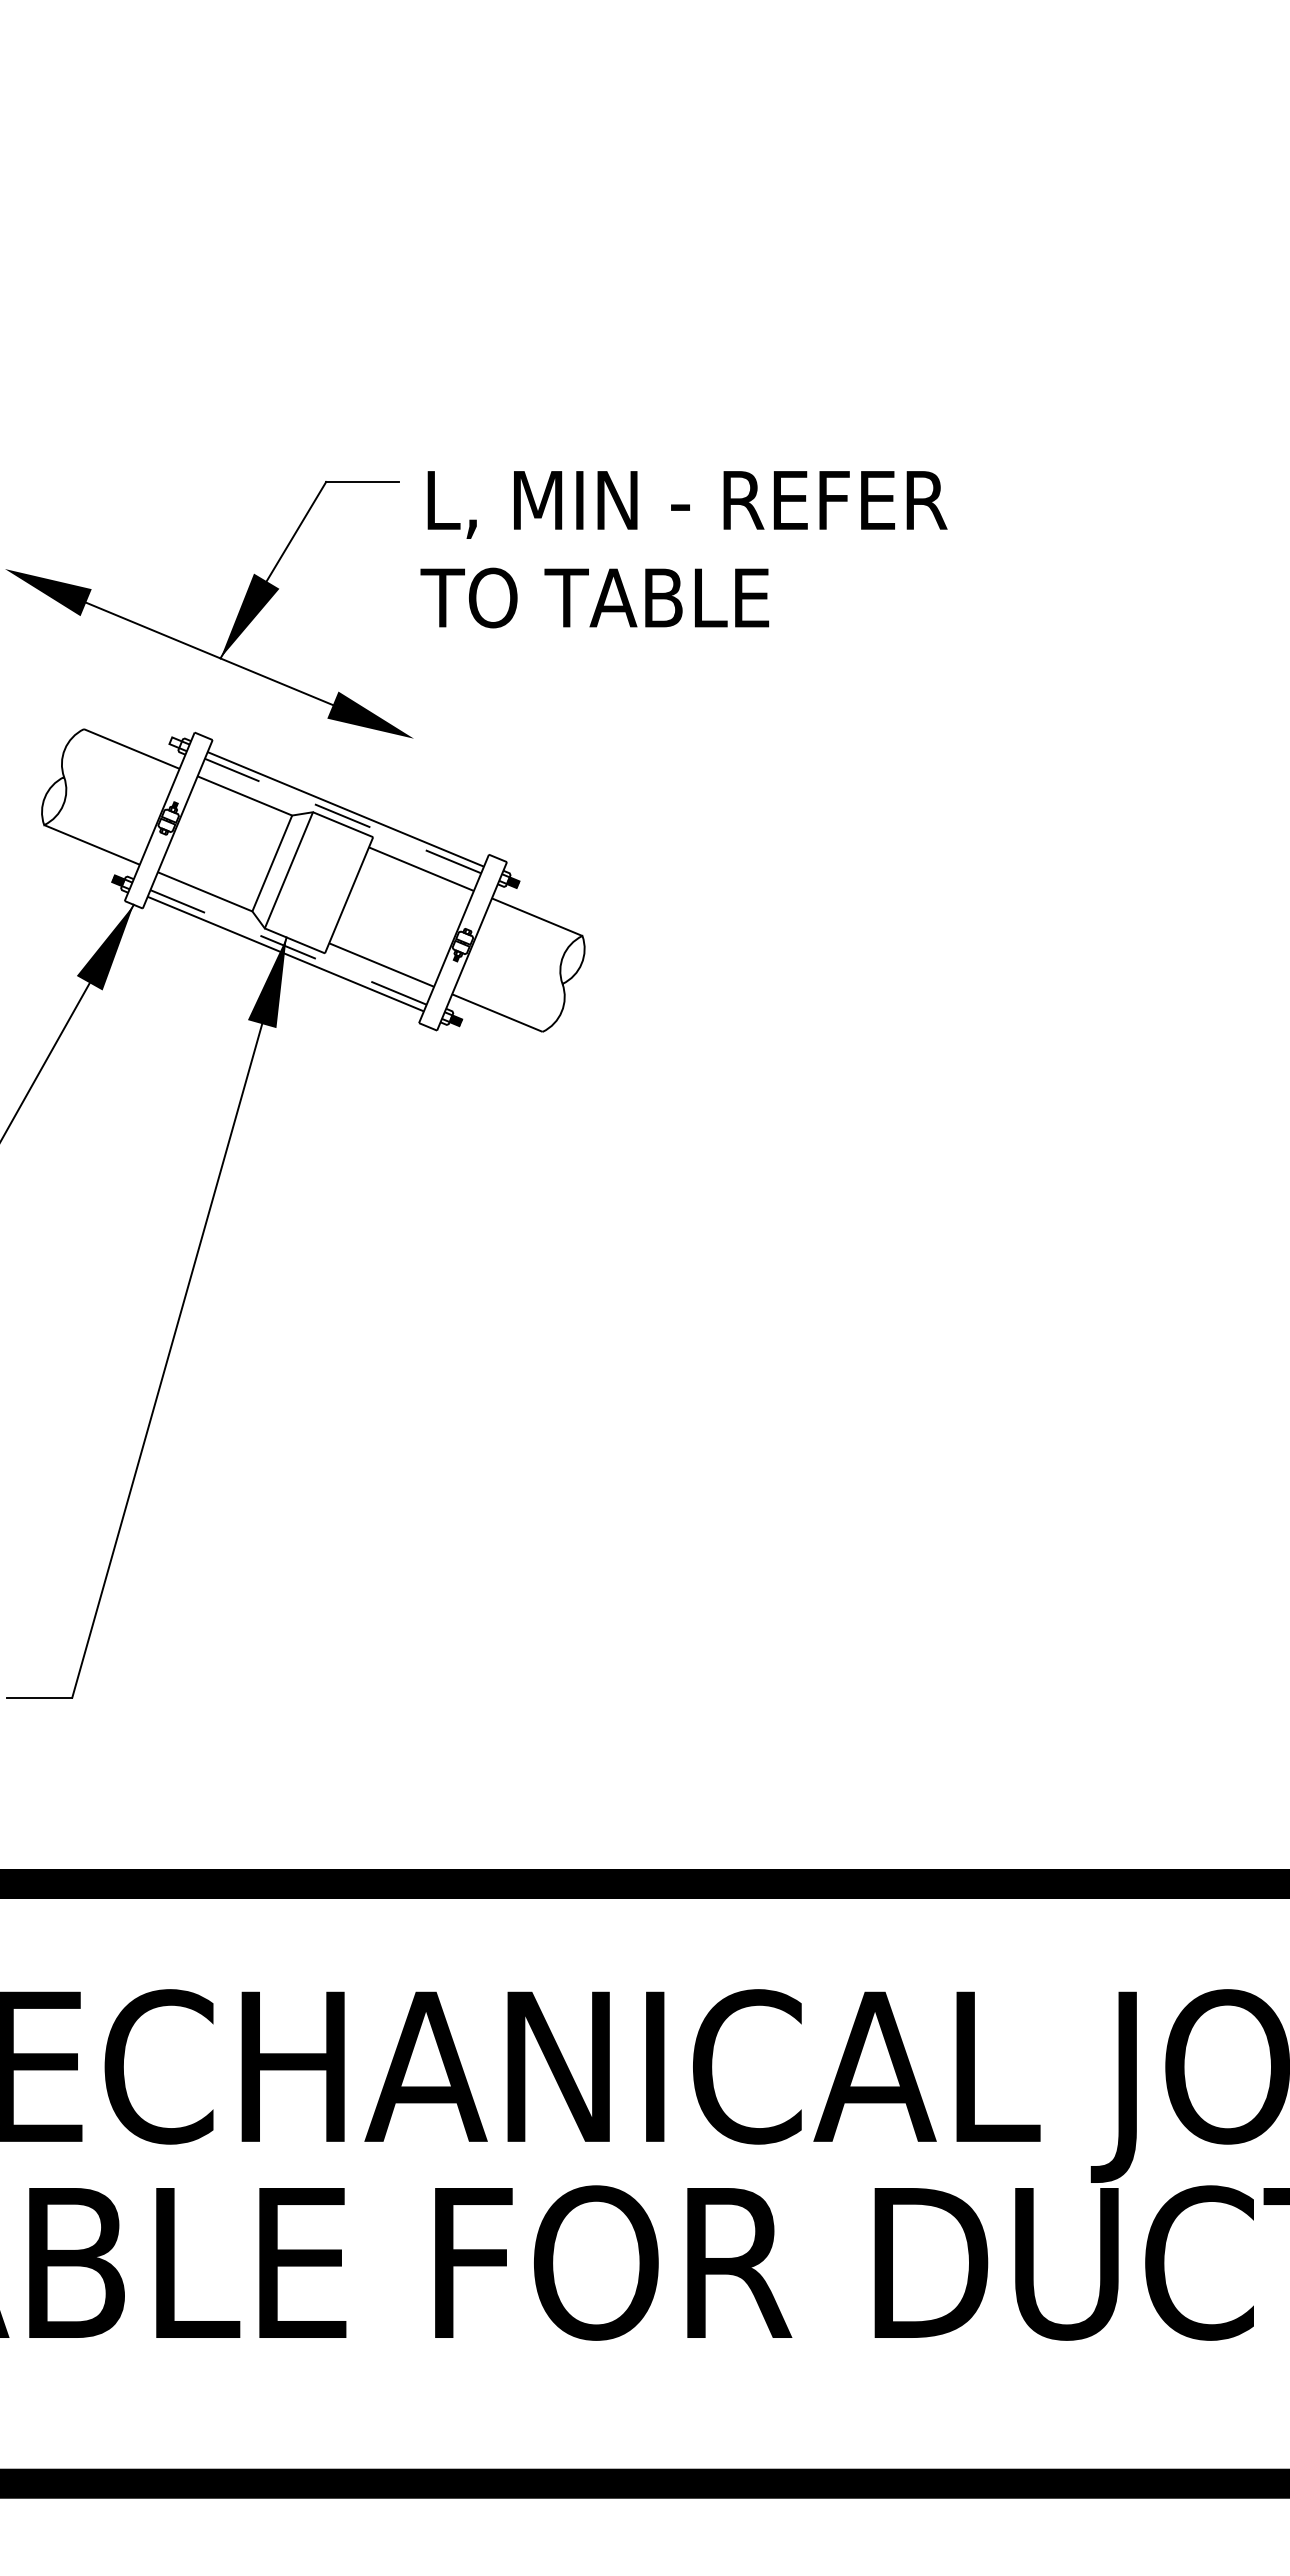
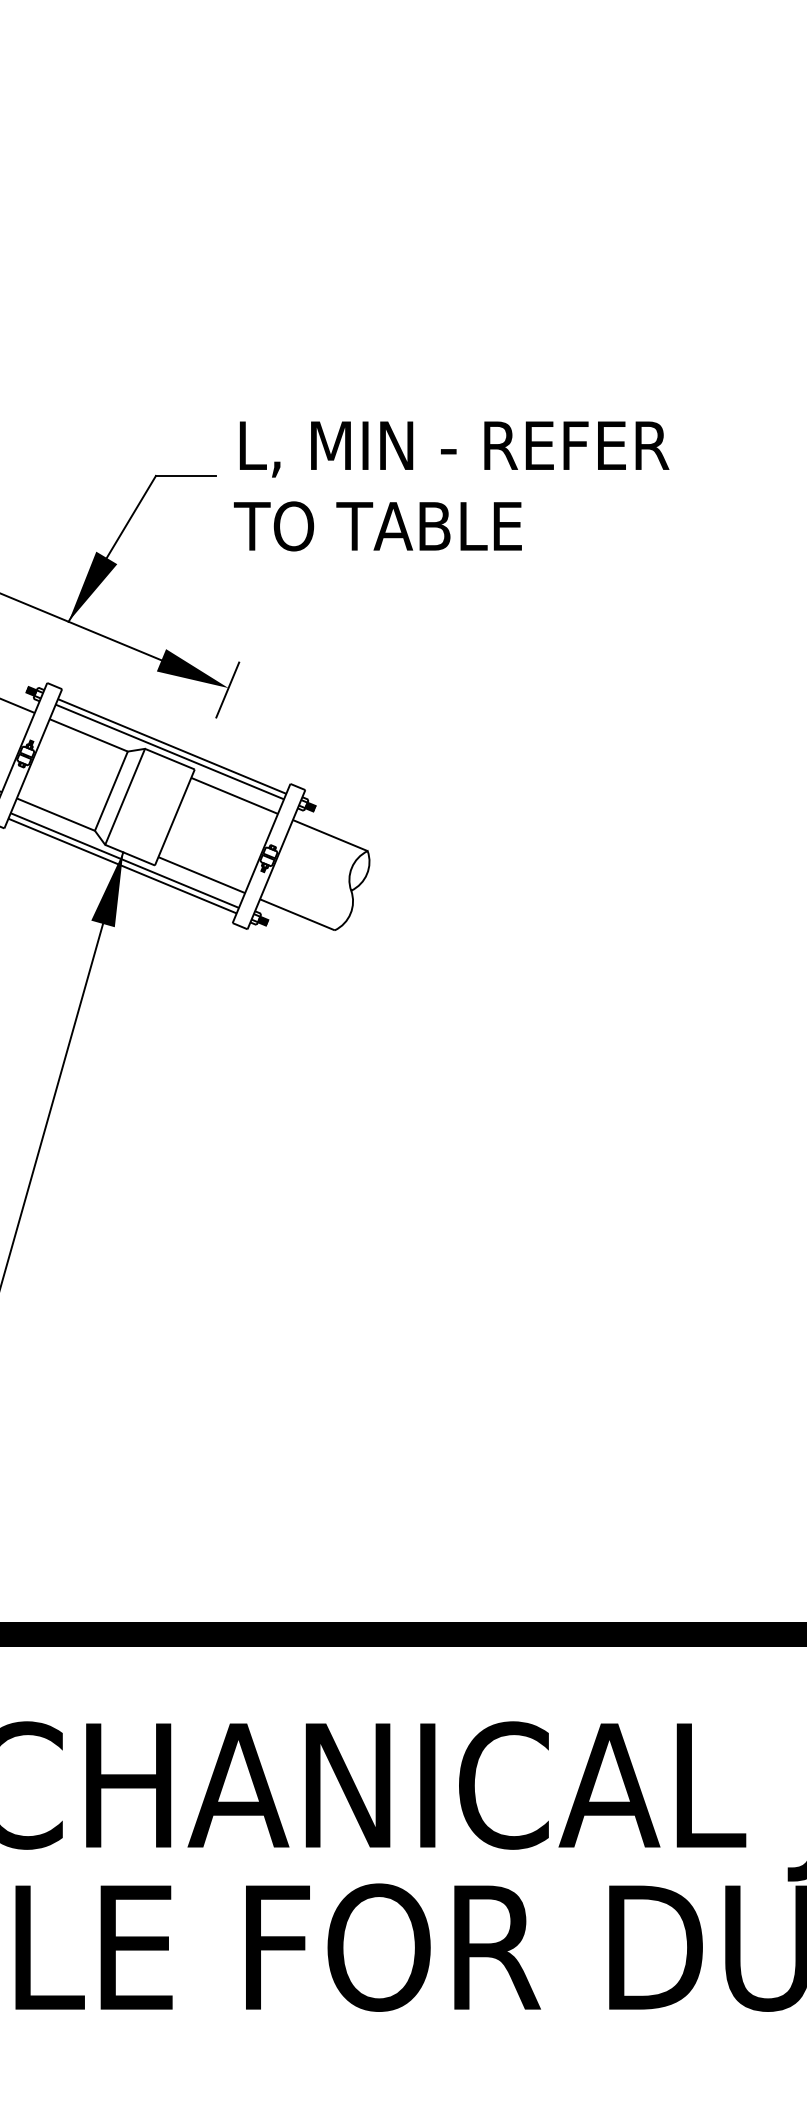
text: (683, 549) -> (451, 486), moved
line: (412, 740) -> (227, 689), added
hatch: (175, 742) -> (31, 691), added
line: (343, 816) -> (170, 752), dashed -> solid
line: (288, 947) -> (124, 860), dashed -> solid

